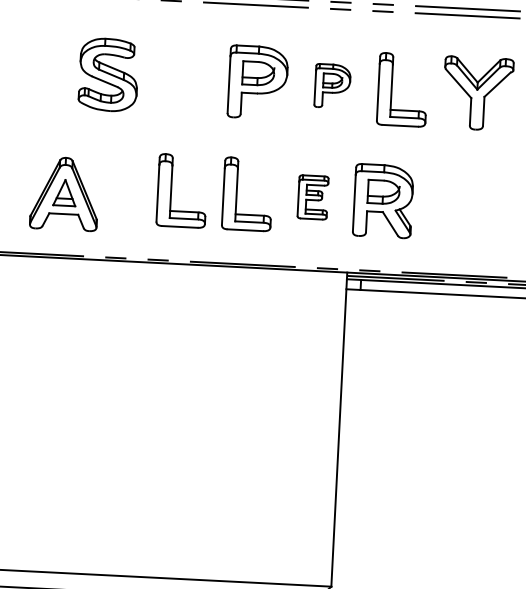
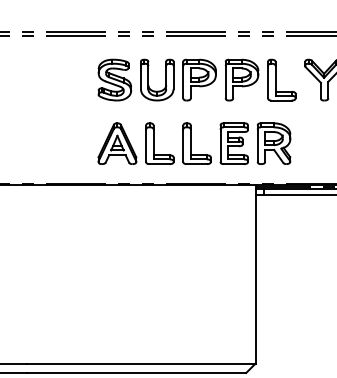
part: (197, 78) -> (165, 79), added
part: (331, 85) -> (241, 79), size x1.67
part: (64, 193) -> (117, 143), moved
part: (311, 197) -> (233, 143), size x1.67

